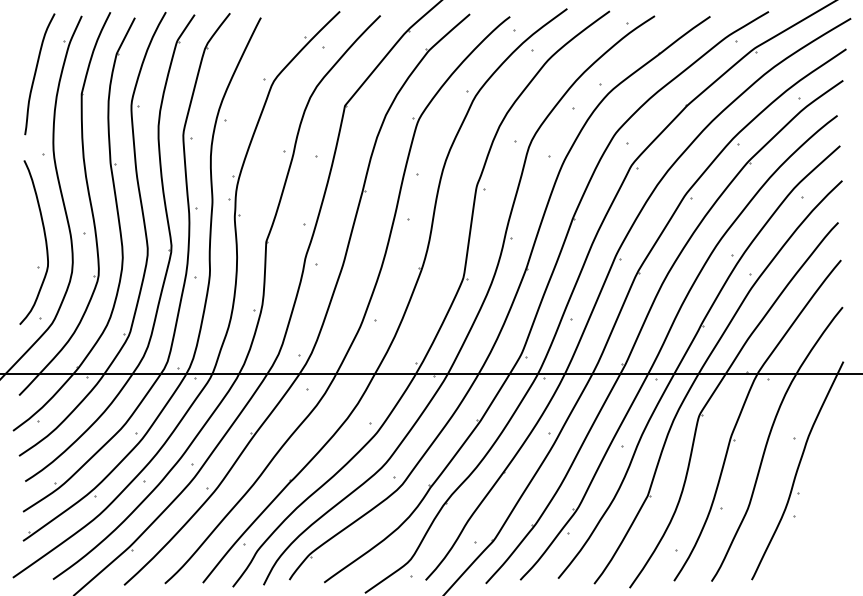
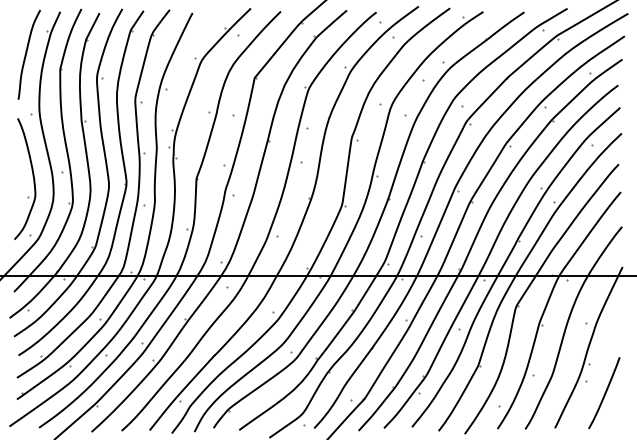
curve: (819, 532) -> (604, 393), added

